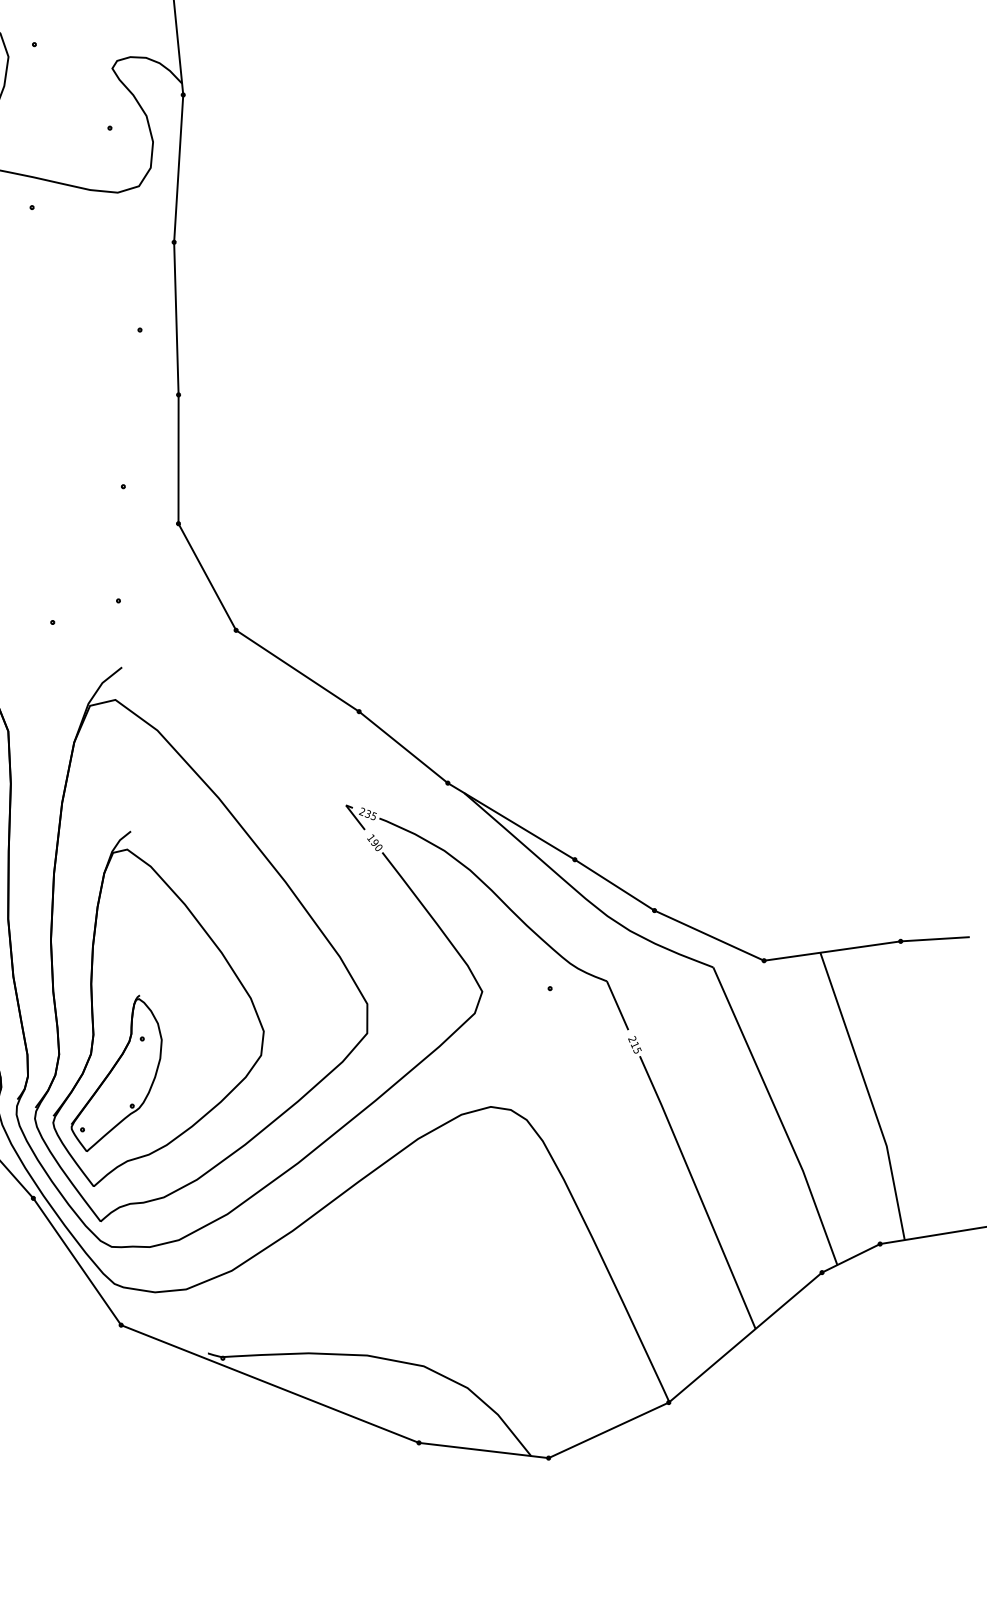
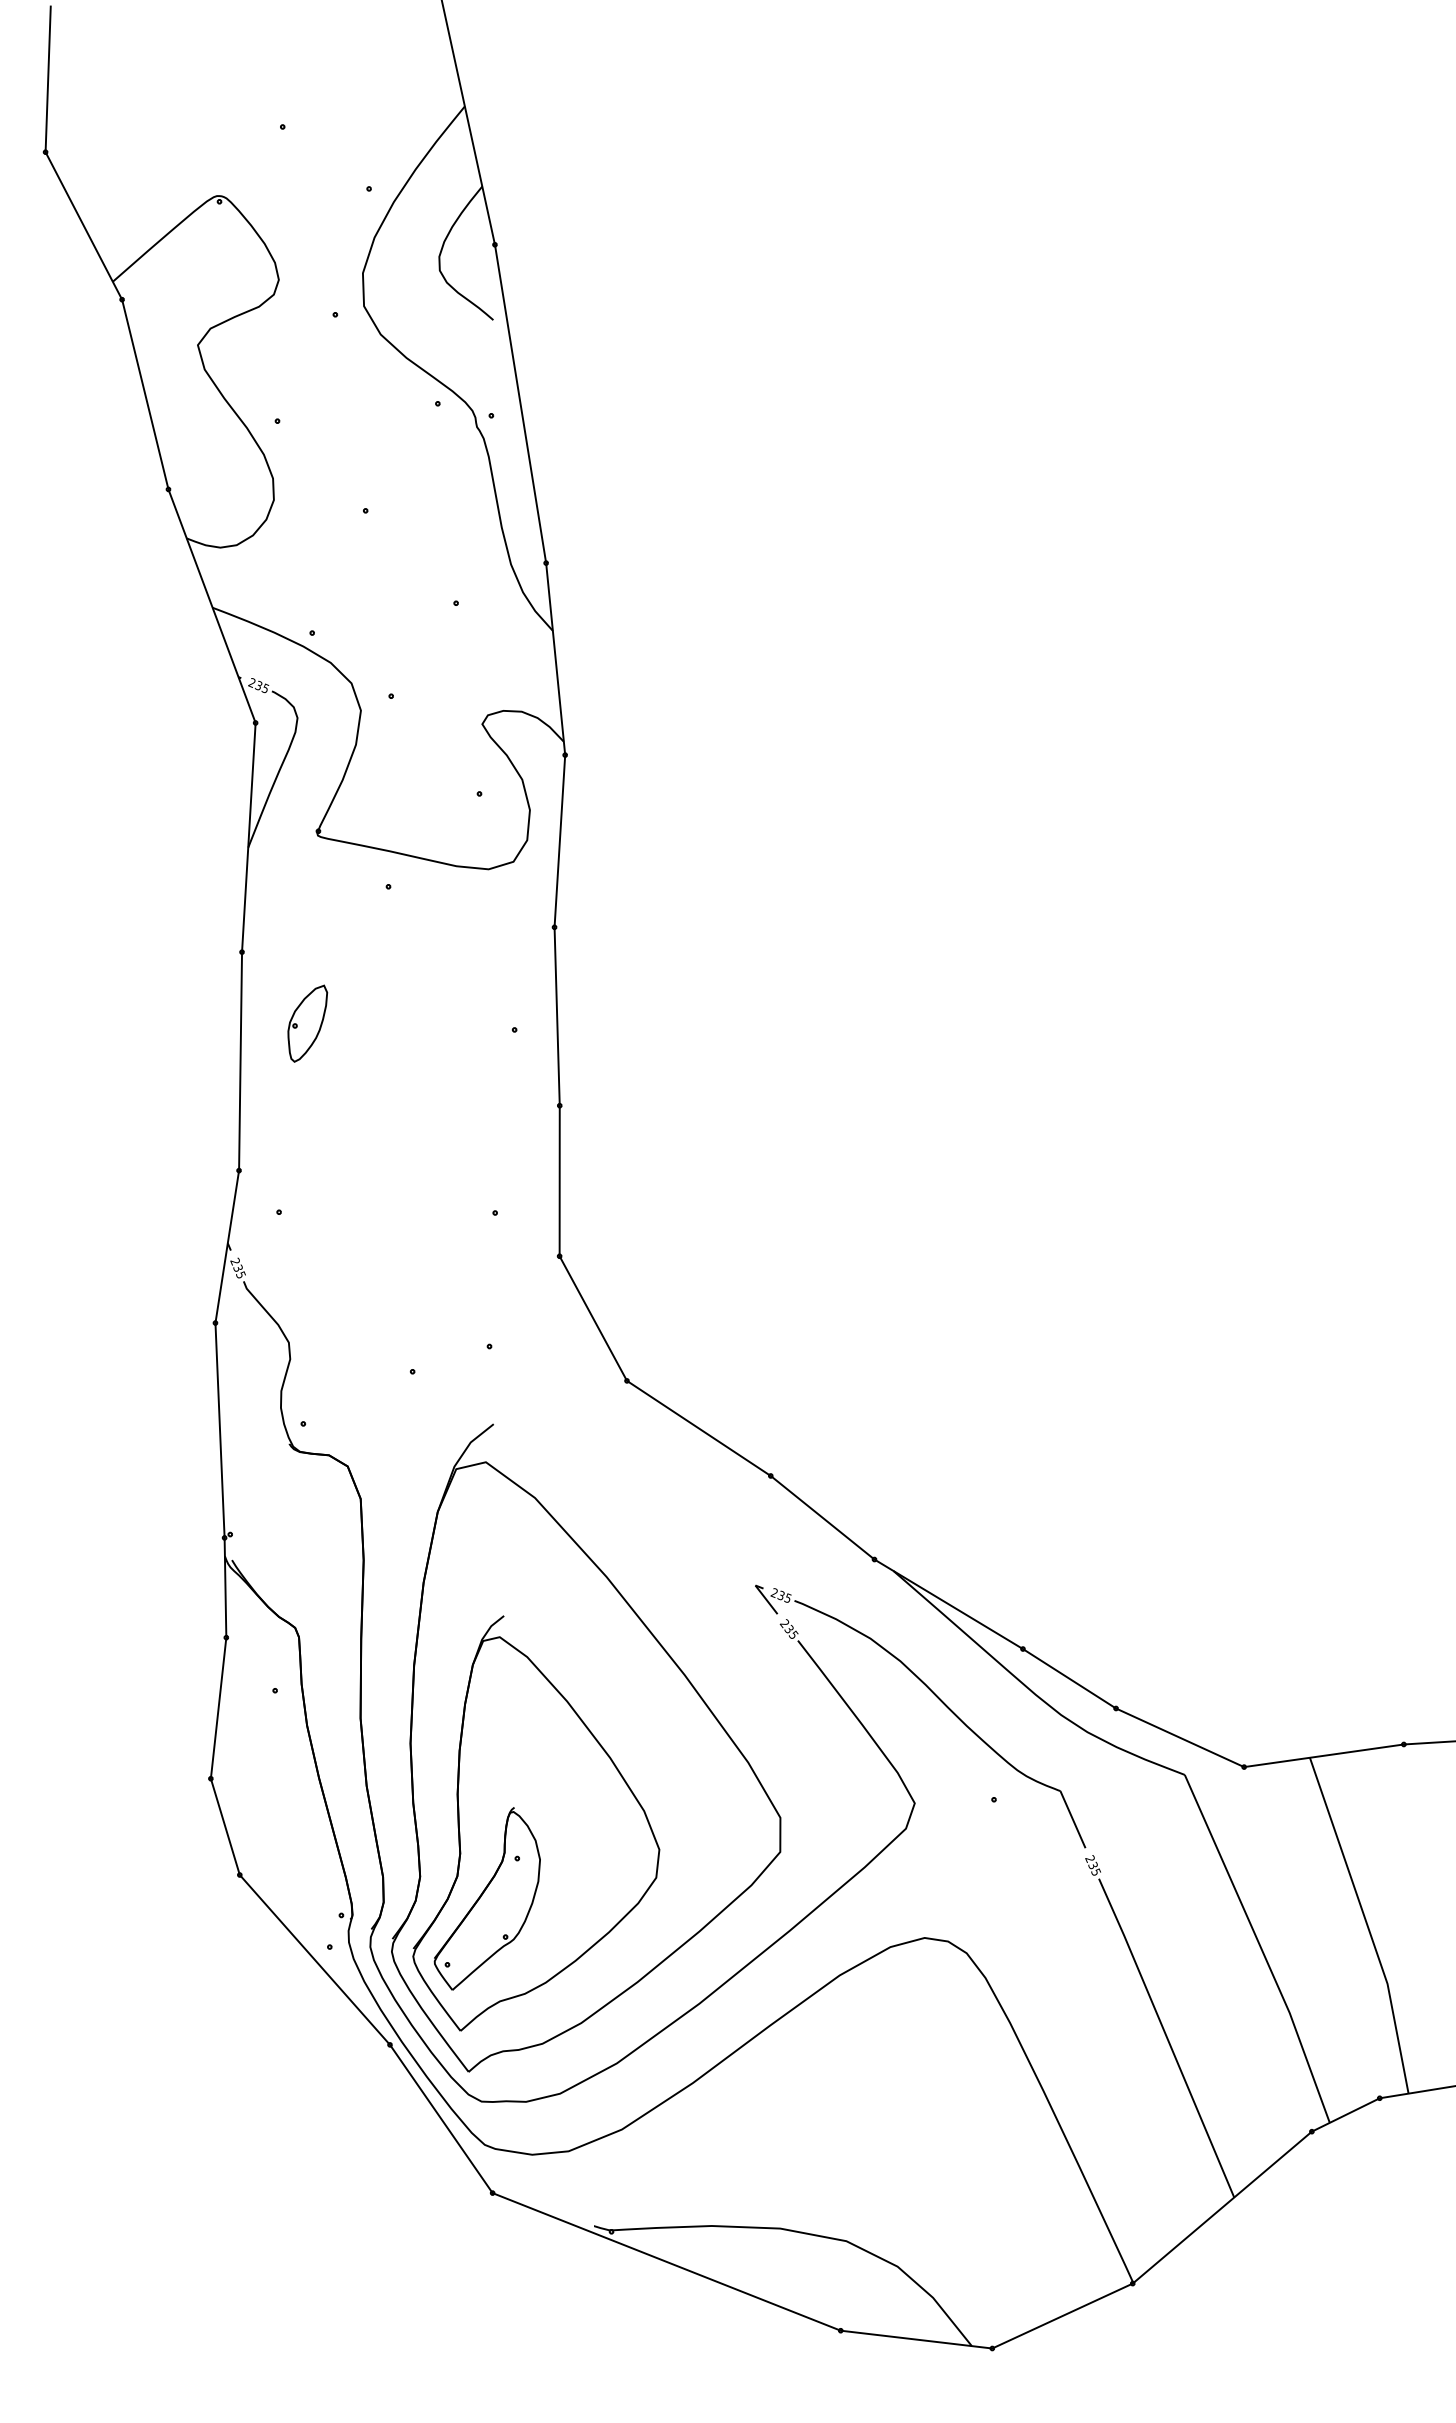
text: (374, 842) -> (788, 1628), 190 -> 235
text: (634, 1044) -> (1092, 1865), 215 -> 235

